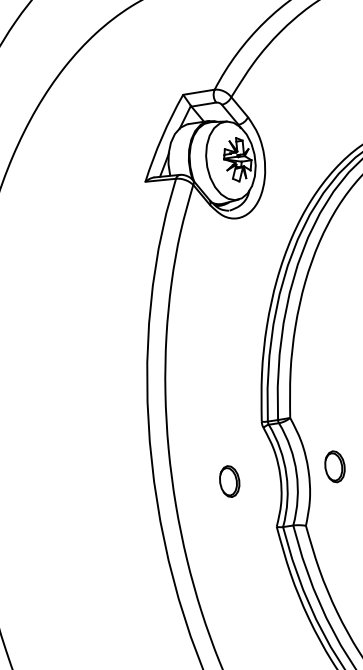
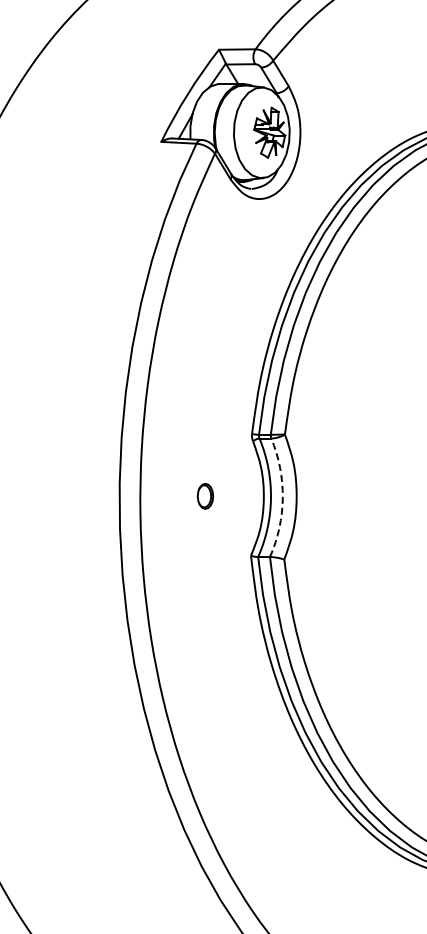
part: (335, 466) -> (327, 497), removed
arc: (296, 472) -> (282, 497), solid -> dashed
part: (229, 481) -> (205, 496), size x0.7

